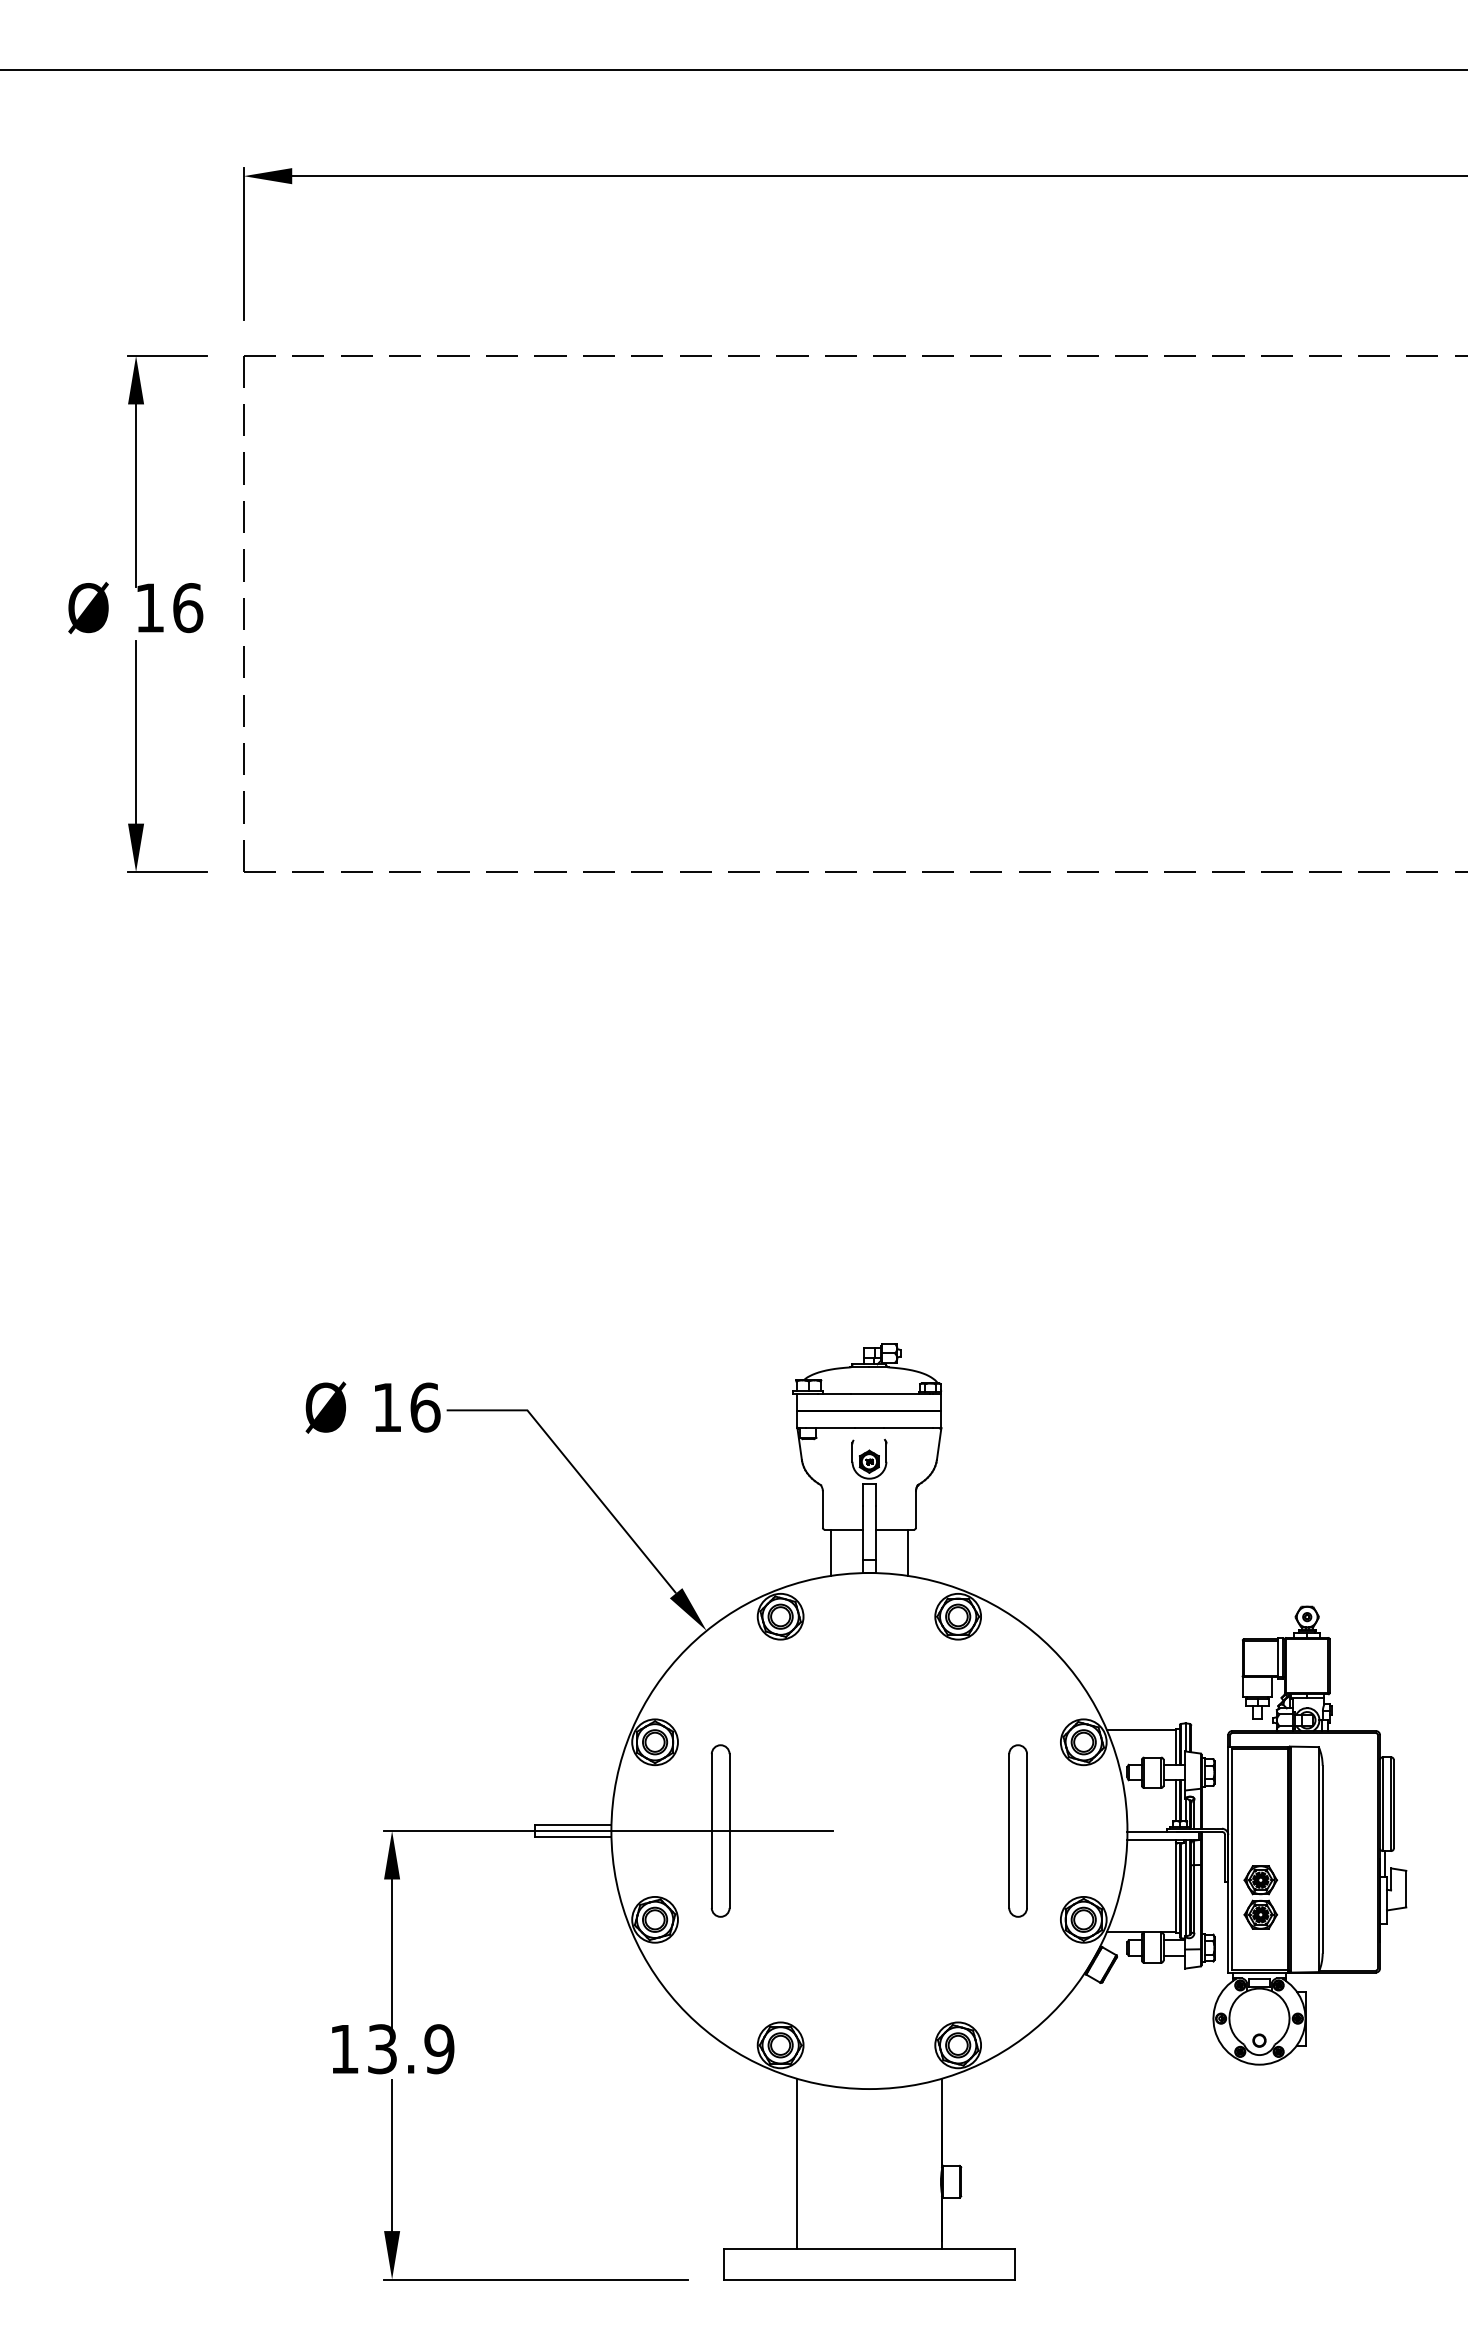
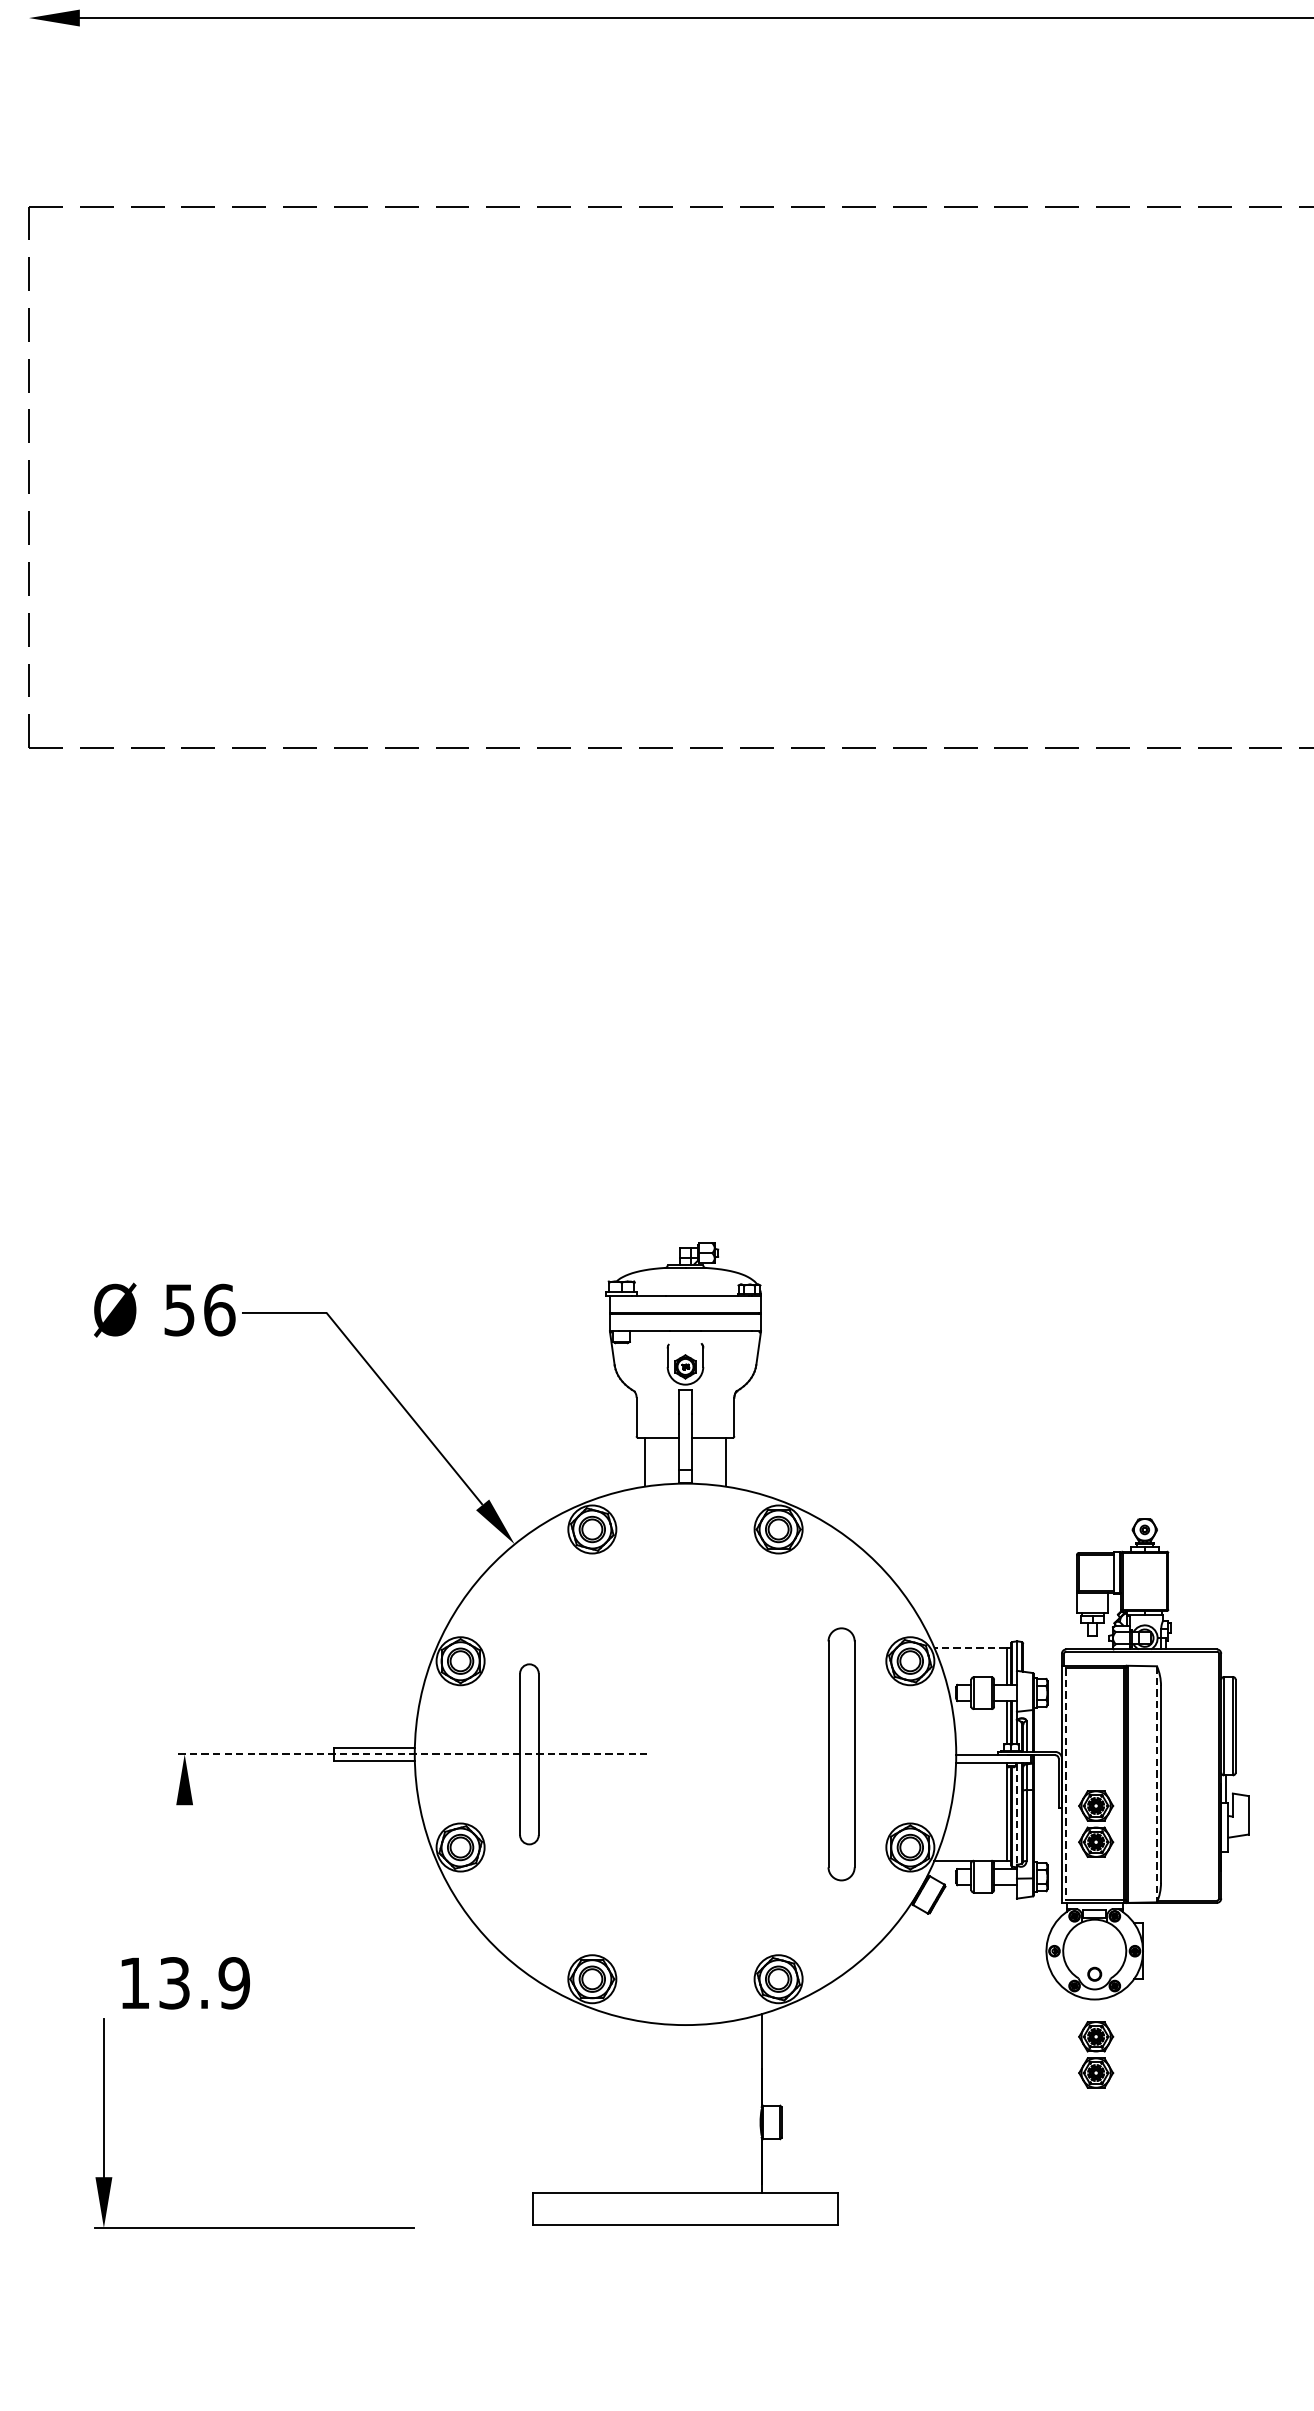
line: (243, 243) -> (28, 88), removed
text: (387, 1407) -> (179, 1309), 16 -> 56
line: (1140, 1729) -> (969, 1647), solid -> dashed
part: (1017, 1830) -> (840, 1753), size x1.4
line: (608, 1831) -> (411, 1754), solid -> dashed
line: (1232, 1859) -> (1066, 1784), solid -> dashed
line: (1318, 1859) -> (1156, 1784), solid -> dashed
line: (1185, 1888) -> (1017, 1814), solid -> dashed
line: (392, 1954) -> (185, 1883), removed
part: (1260, 2117) -> (1095, 2054), added
line: (796, 2163) -> (608, 2103), removed
part: (535, 2279) -> (254, 2228), moved

